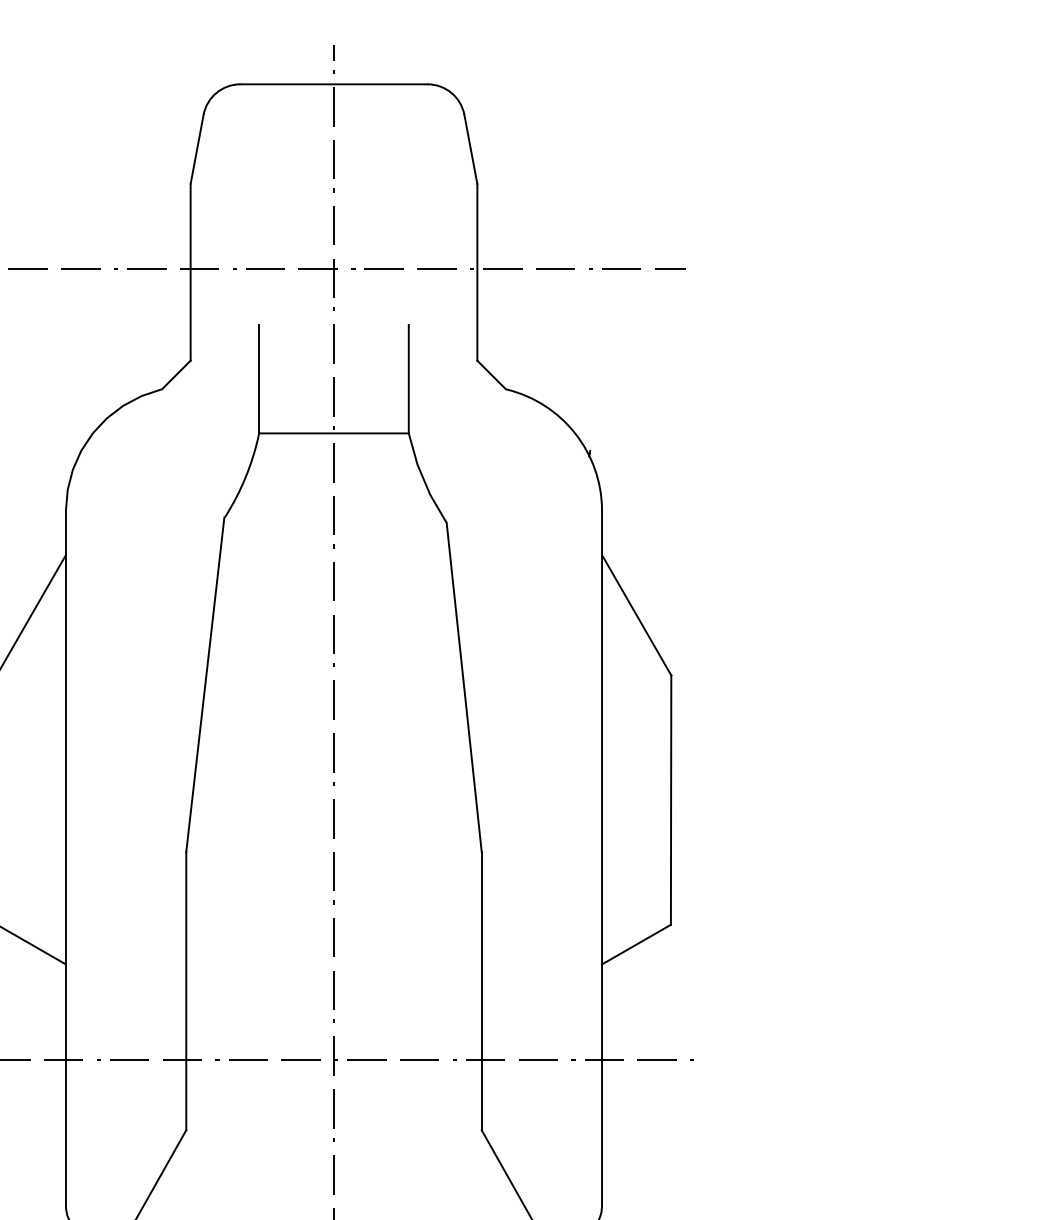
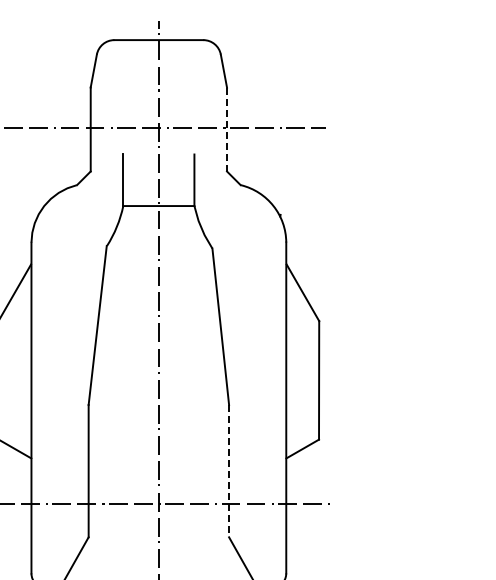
line: (478, 272) -> (227, 129), solid -> dashed
line: (482, 991) -> (229, 471), solid -> dashed

